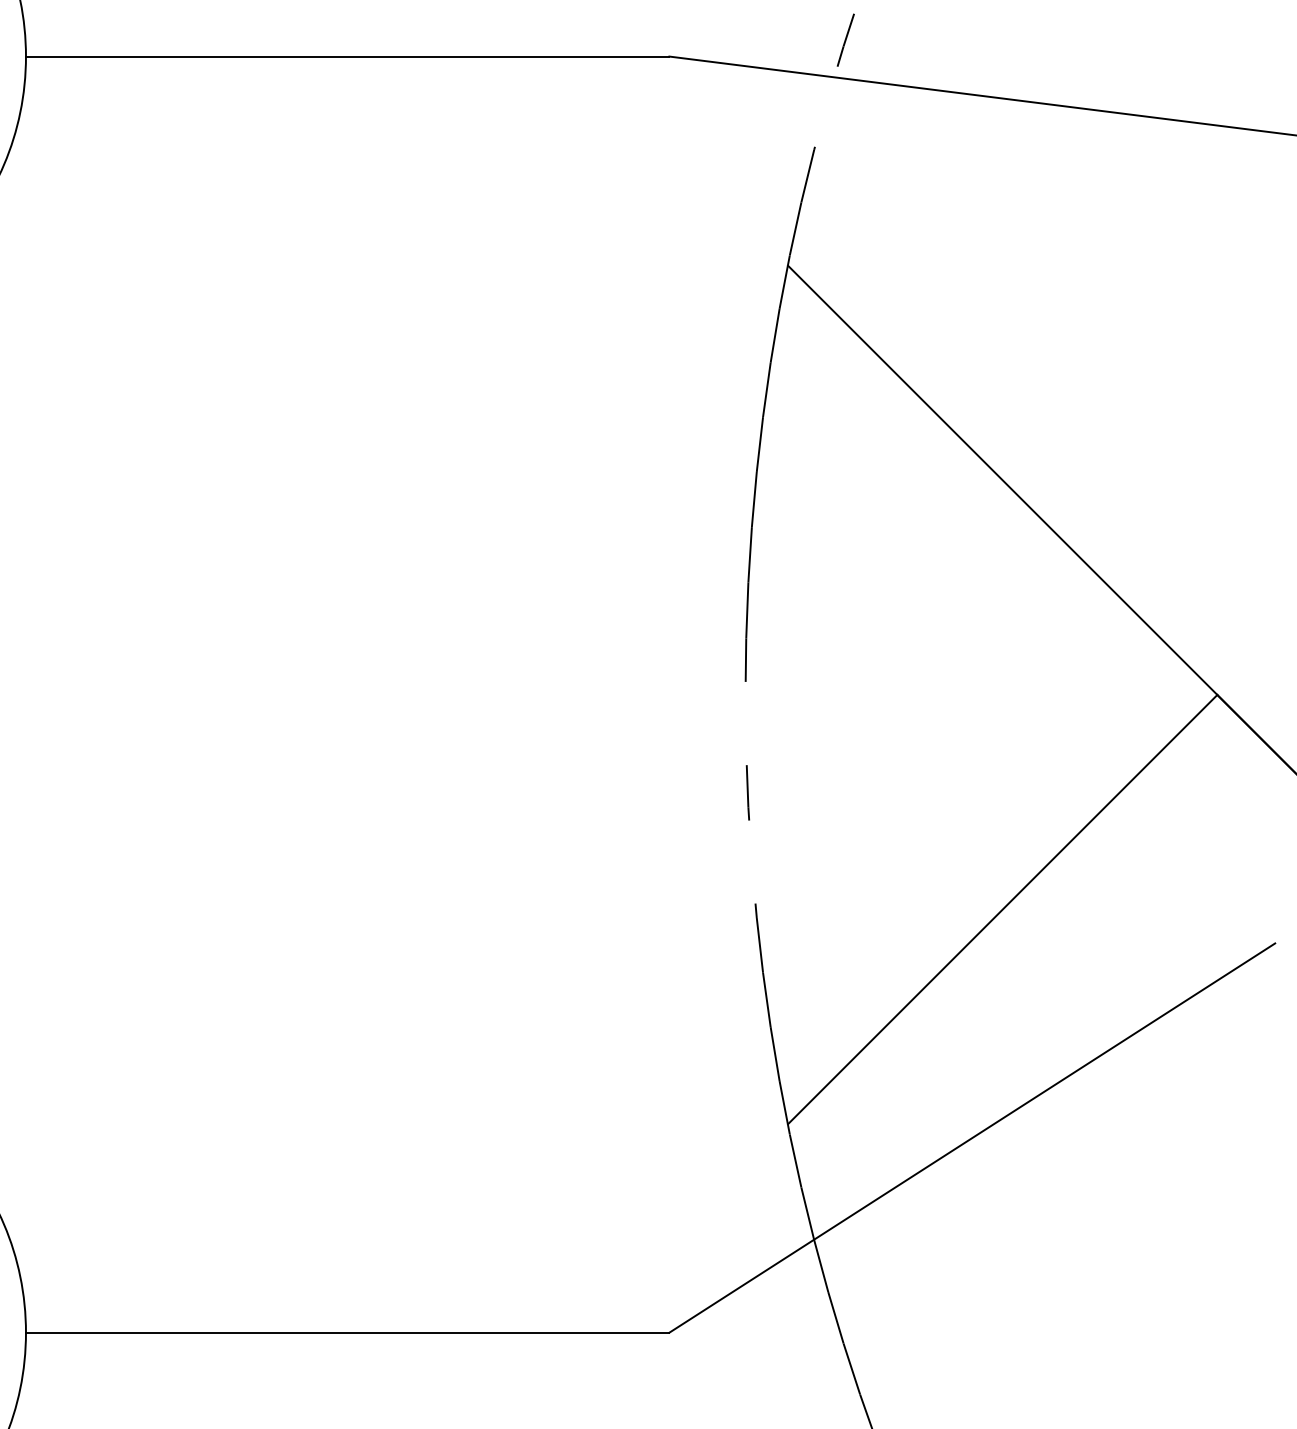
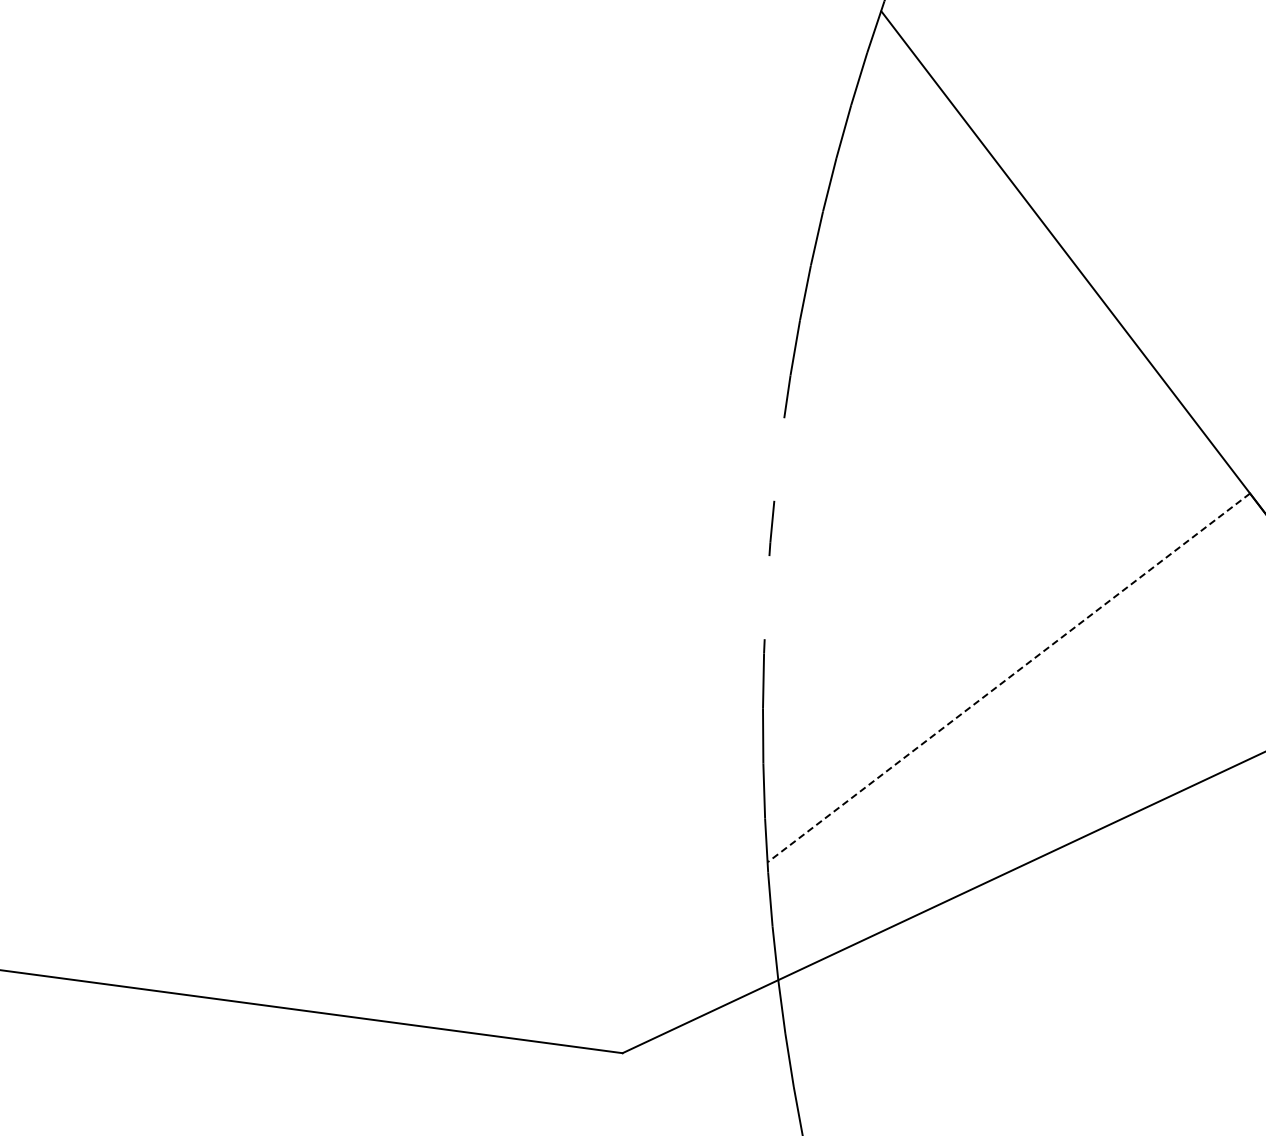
line: (1002, 909) -> (1008, 677), solid -> dashed

